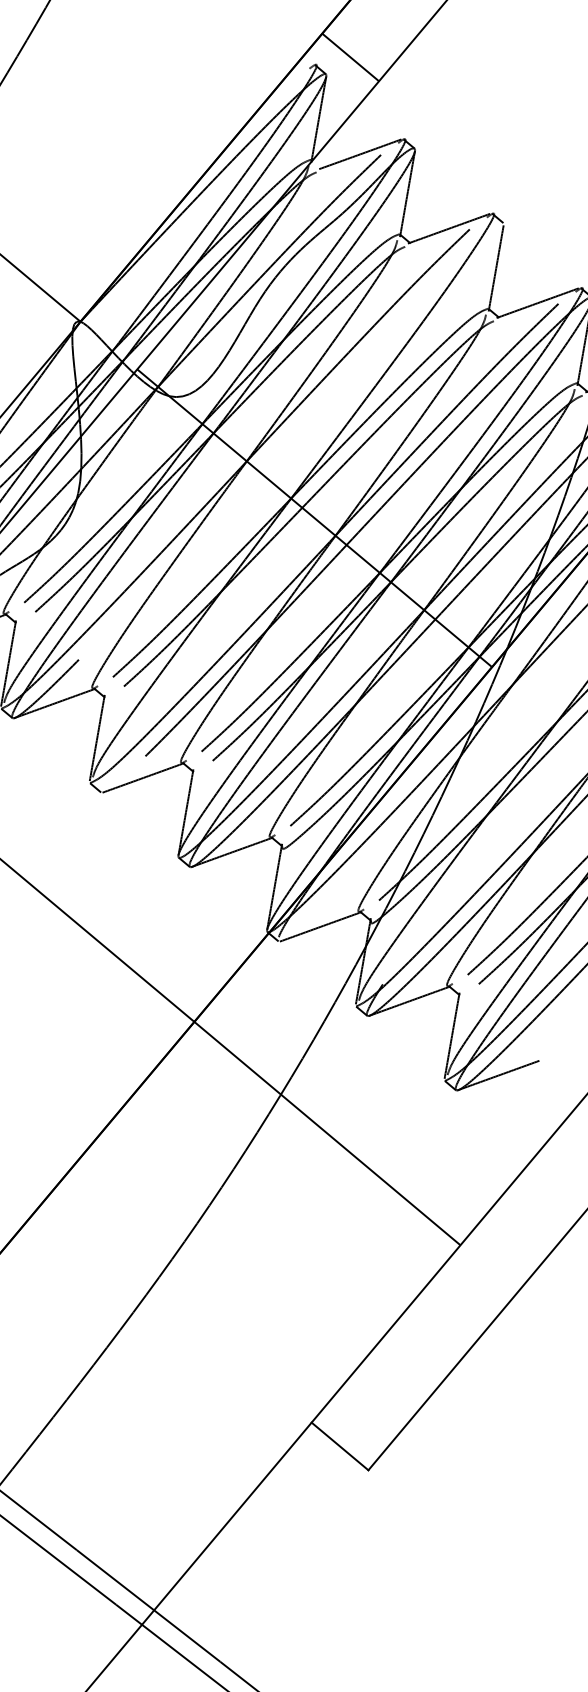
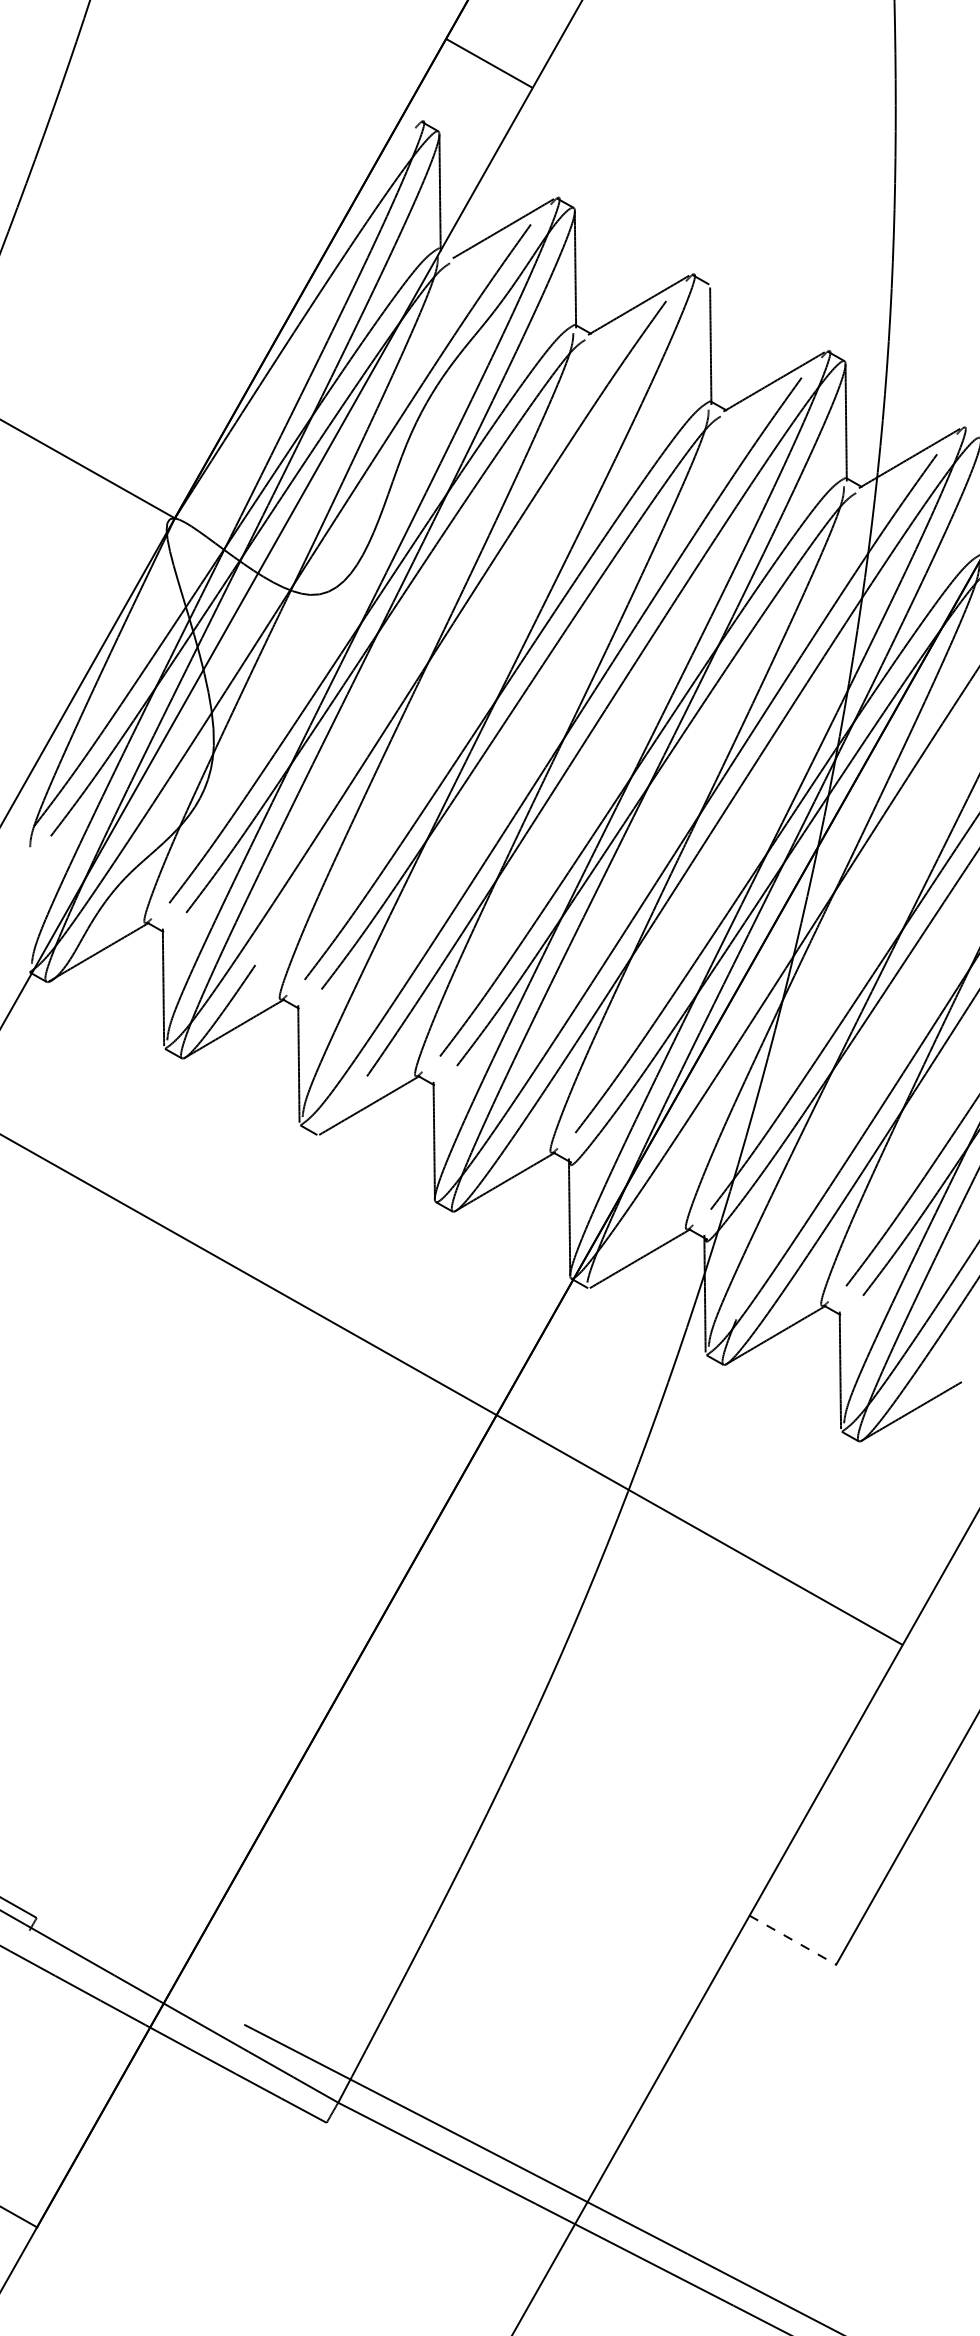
line: (350, 56) -> (488, 62), moved
line: (314, 518) -> (532, 720), removed
line: (339, 1446) -> (792, 1940), solid -> dashed

